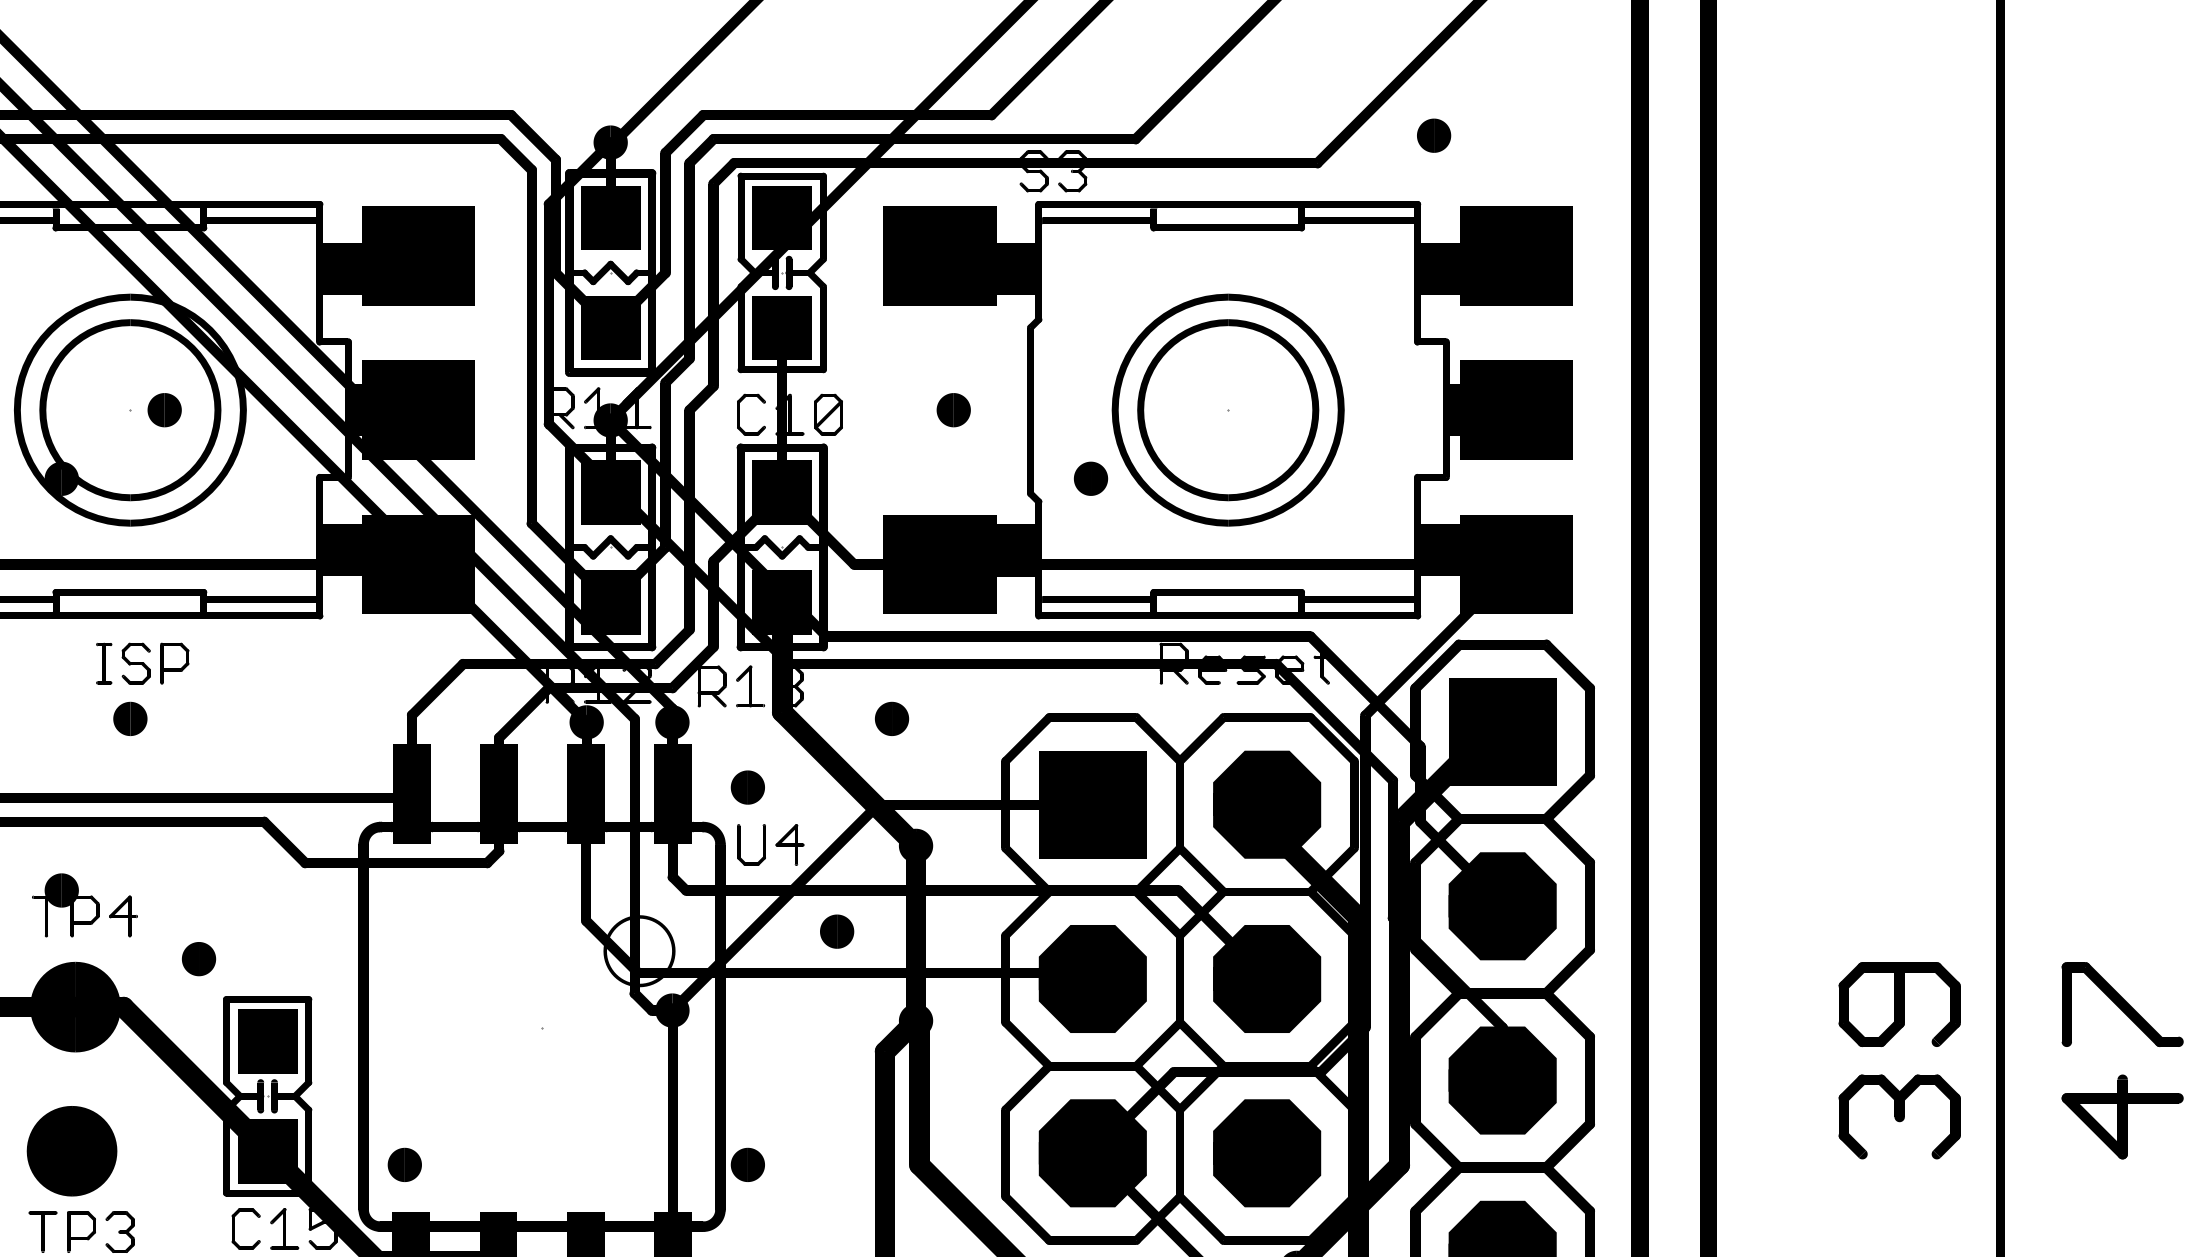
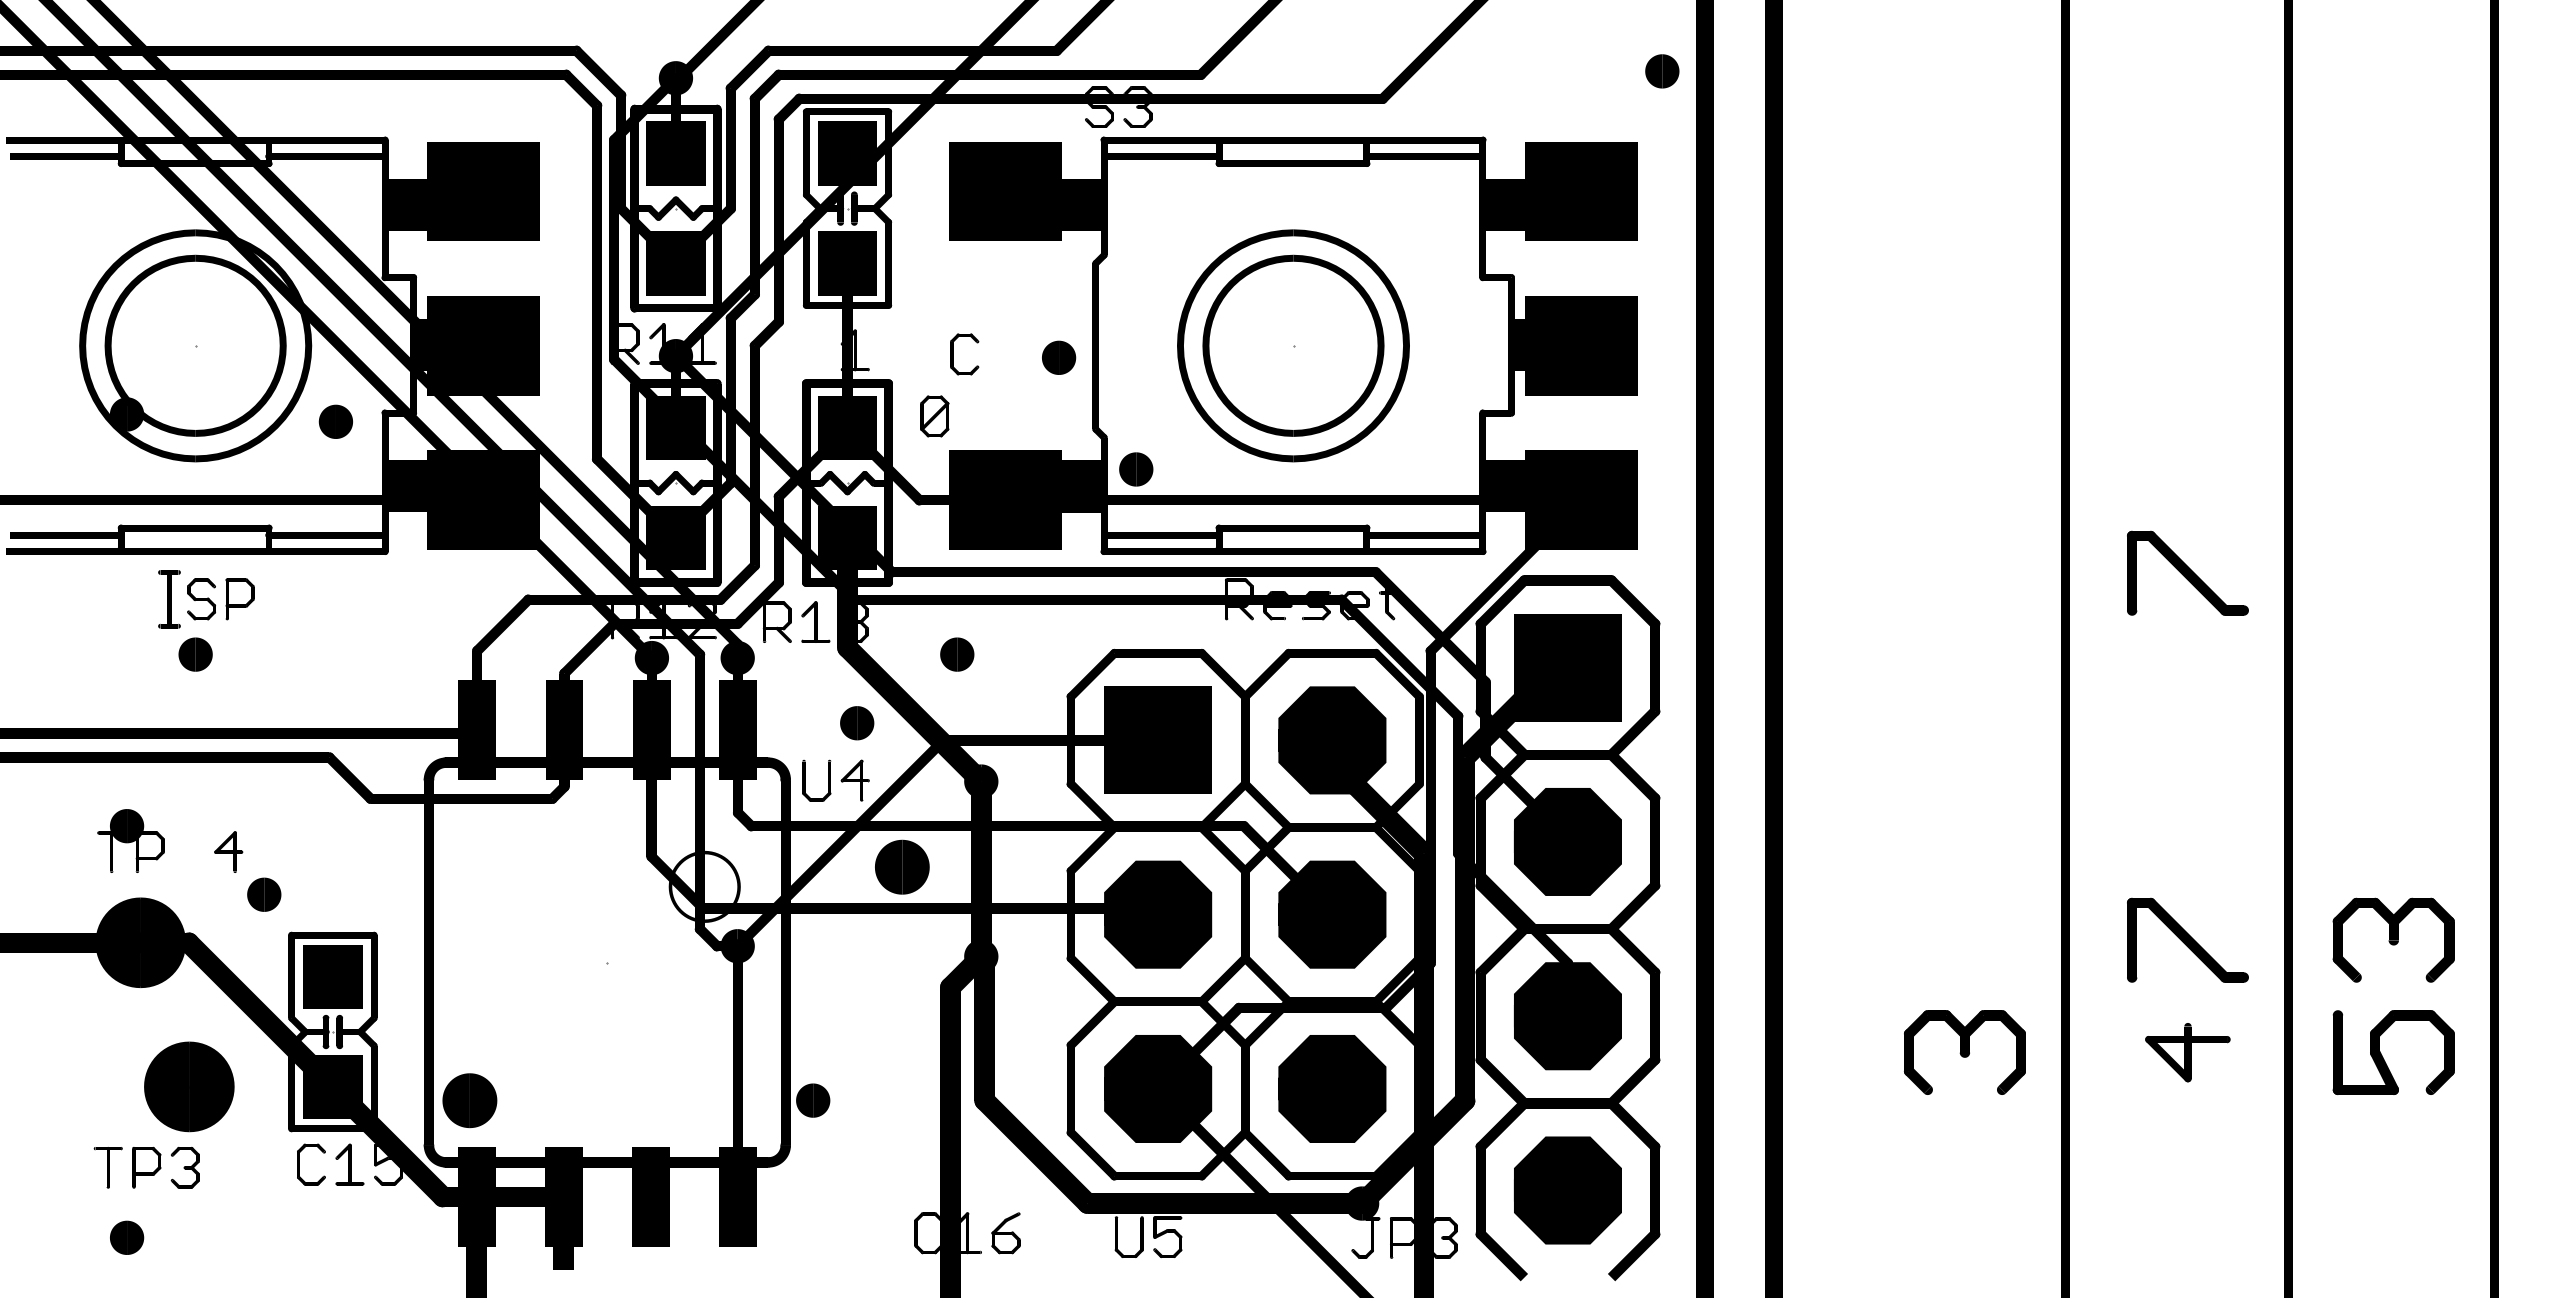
part: (1434, 135) -> (1662, 71), moved
part: (164, 409) -> (335, 421), moved
part: (954, 409) -> (1059, 357), moved
part: (740, 414) -> (953, 354), moved
part: (828, 414) -> (934, 416), moved
part: (1091, 478) -> (1136, 469), moved
part: (2122, 636) -> (2187, 572), added
part: (104, 663) -> (169, 599), size x1.4
part: (748, 787) -> (857, 723), moved
part: (123, 915) -> (228, 851), moved
part: (837, 931) -> (902, 867), size x1.6
part: (1899, 1003) -> (1964, 939), removed
part: (2122, 1116) -> (2187, 1052), size x0.7
part: (72, 1150) -> (189, 1086), moved
part: (405, 1164) -> (470, 1100), size x1.6

